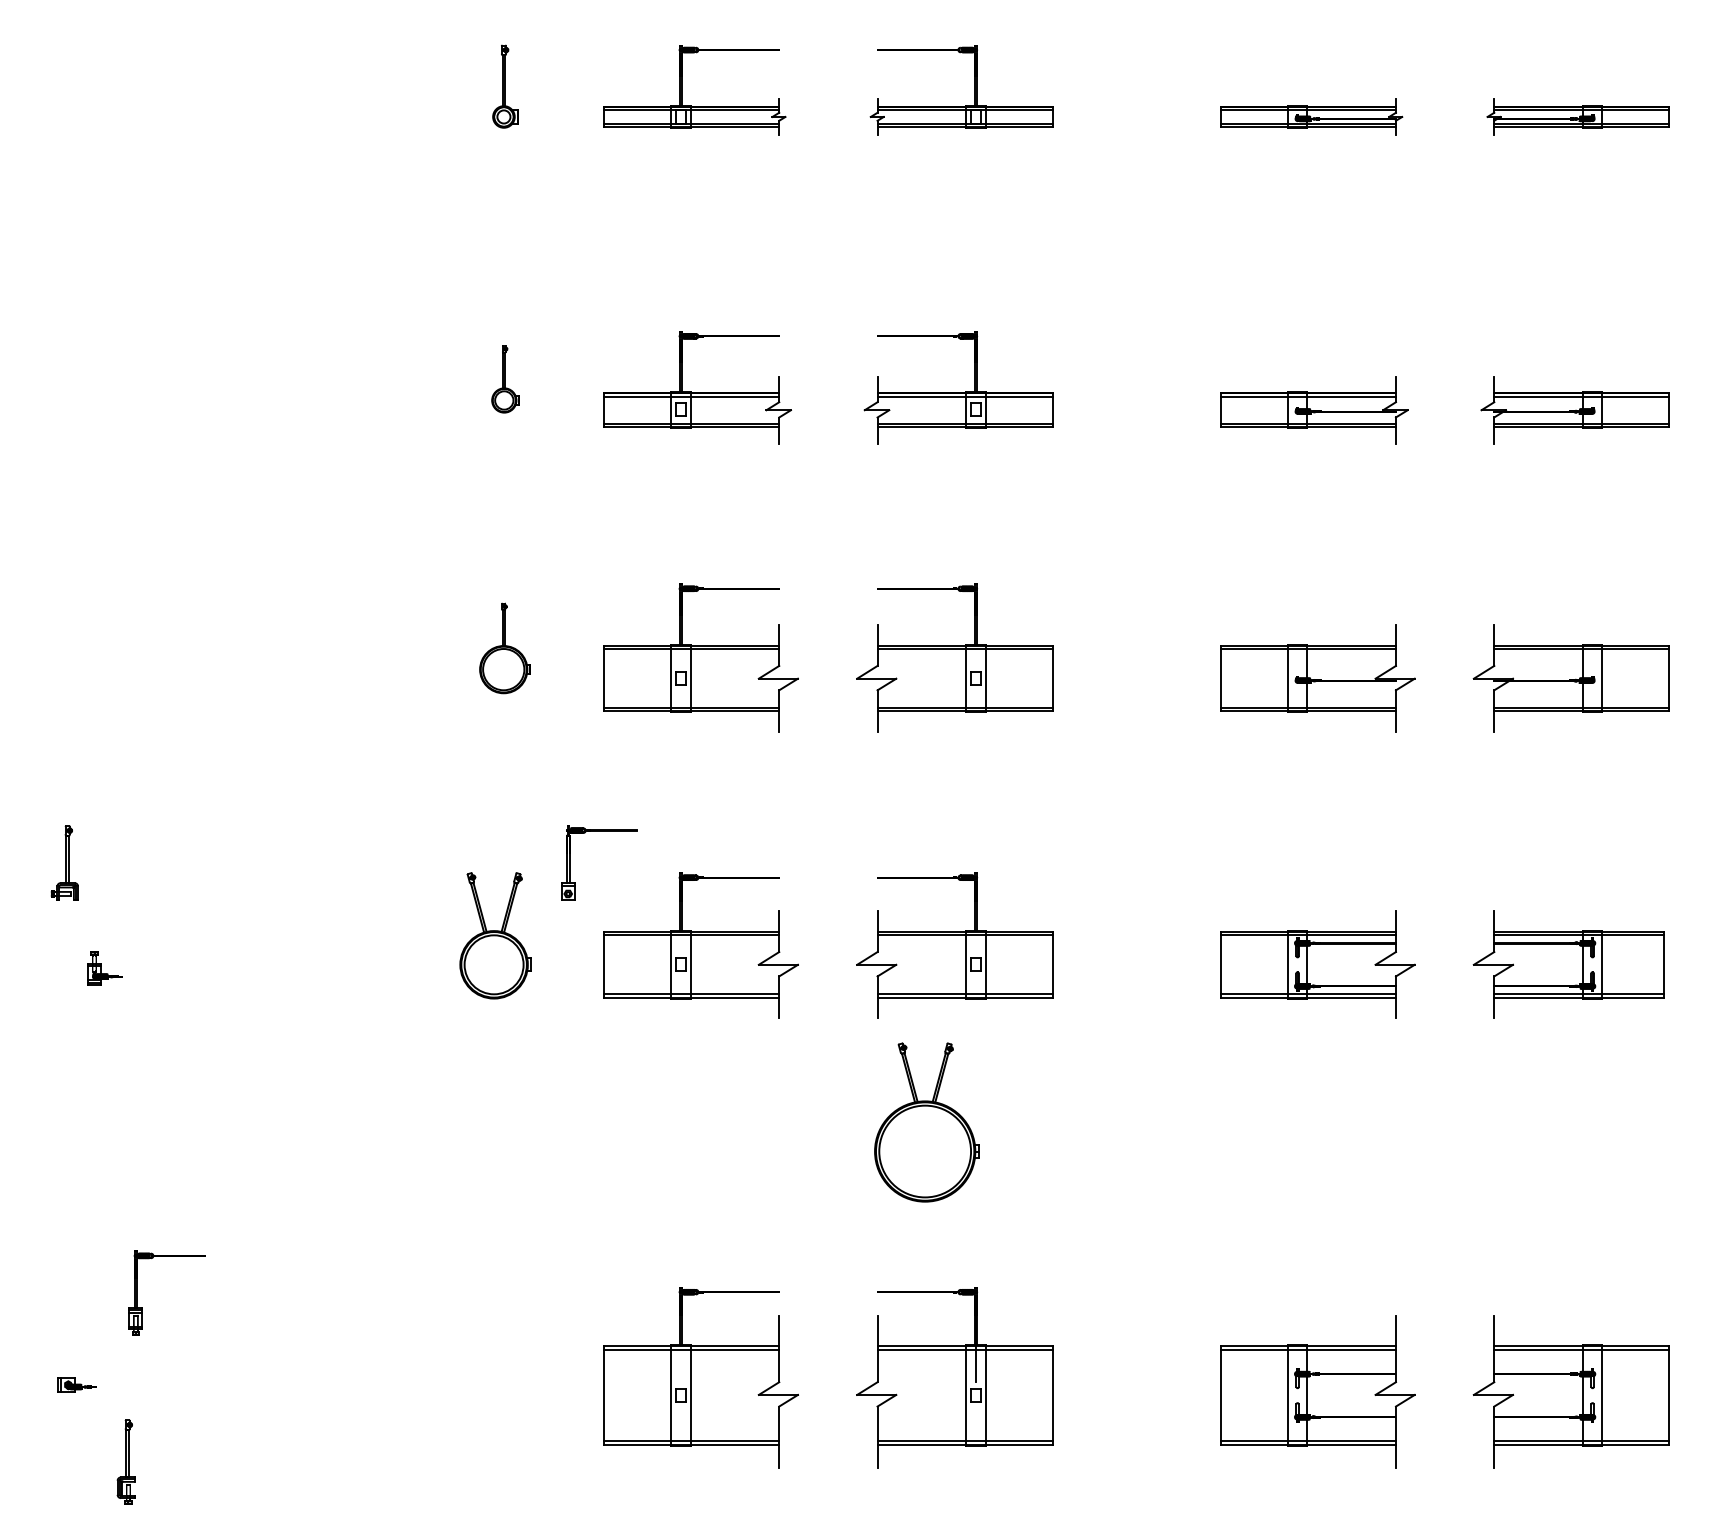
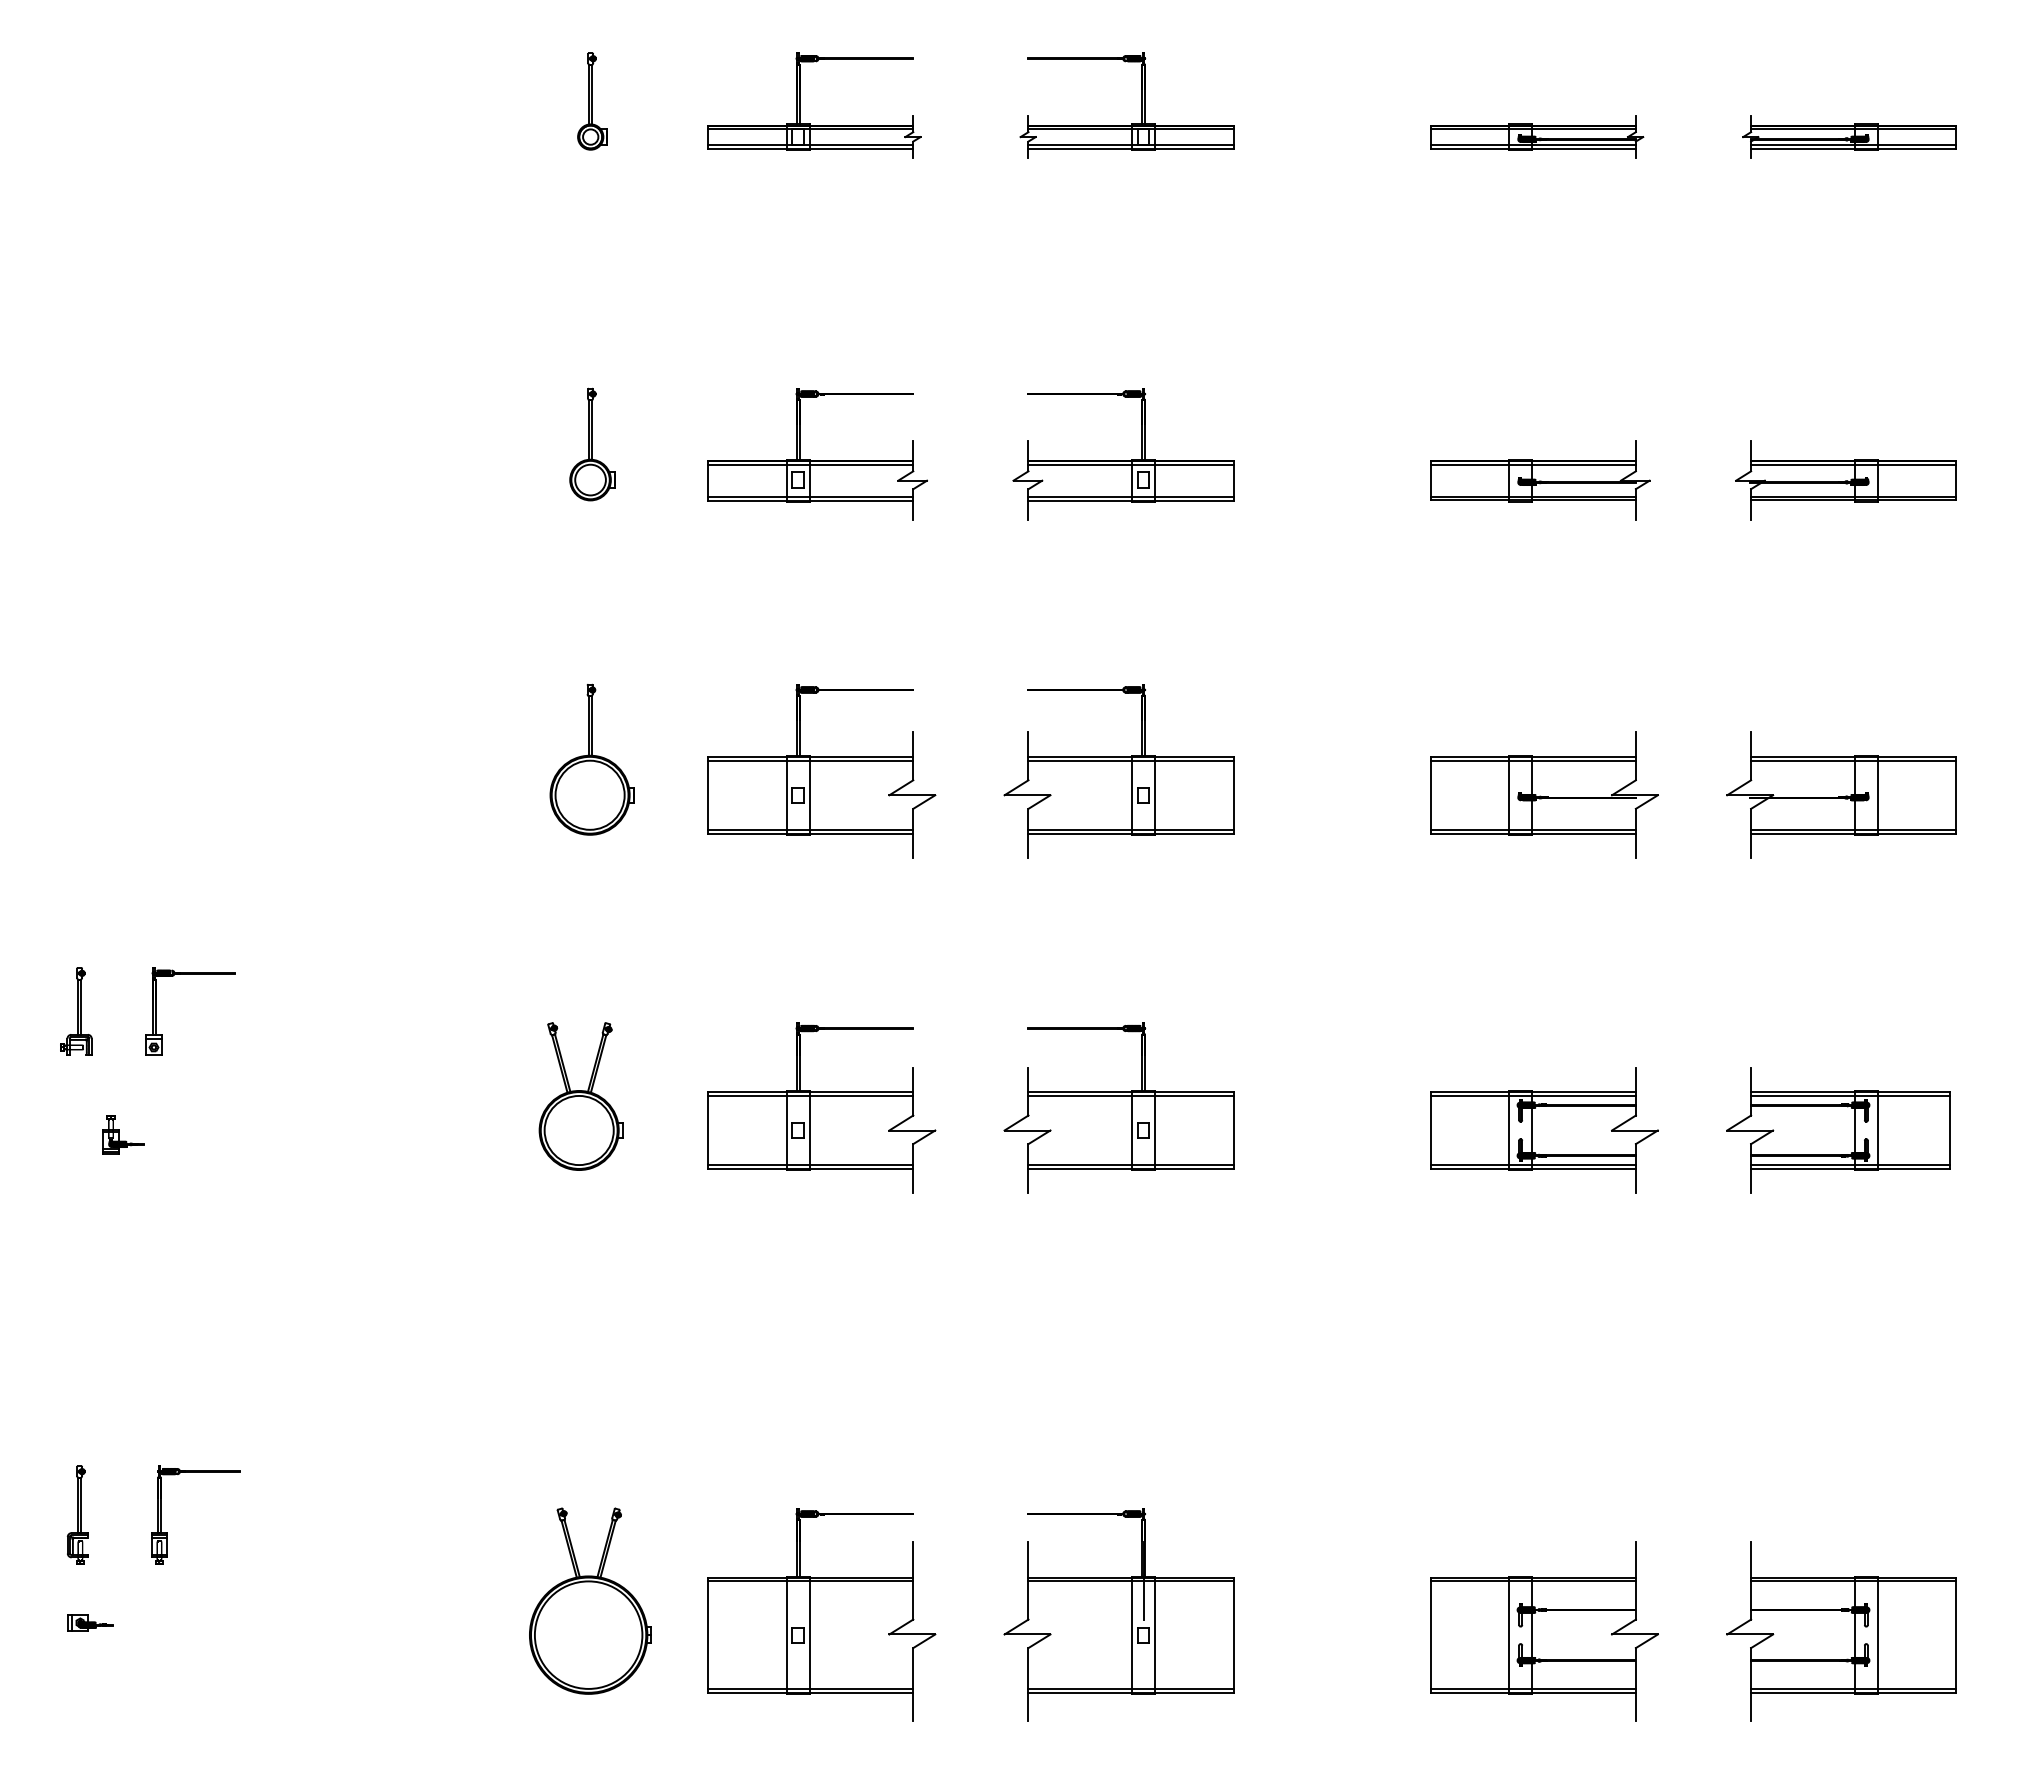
part: (505, 378) -> (592, 443), size x1.43
part: (504, 648) -> (591, 759), size x1.43
part: (570, 862) -> (156, 1010), moved
part: (926, 1122) -> (590, 1601), moved
part: (125, 1461) -> (76, 1514), moved

